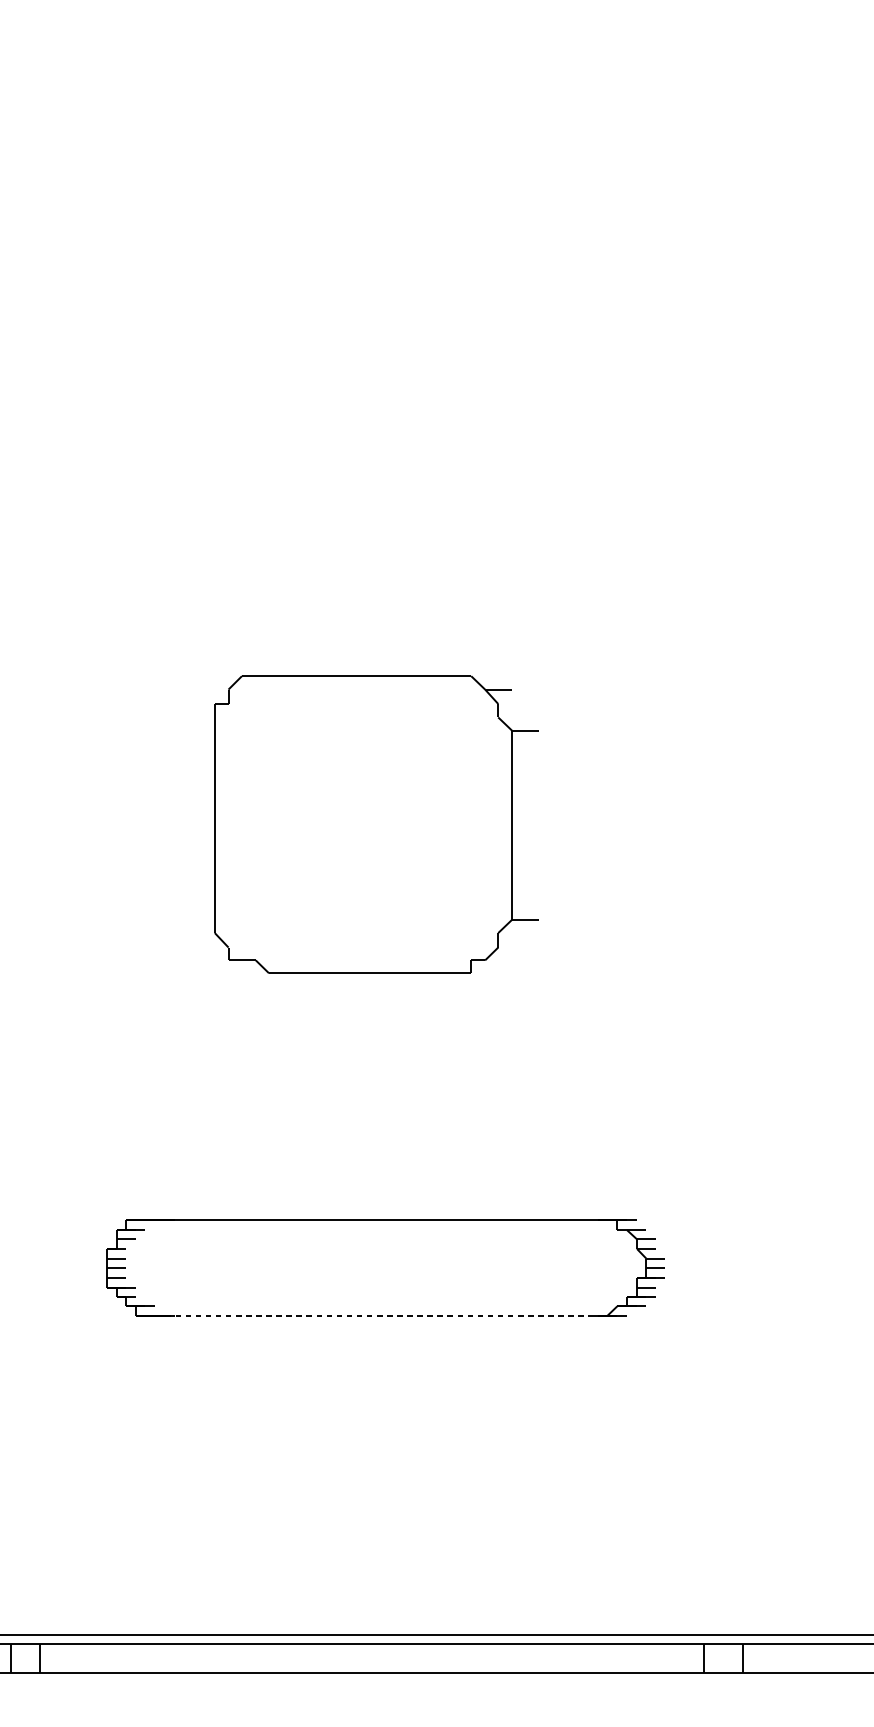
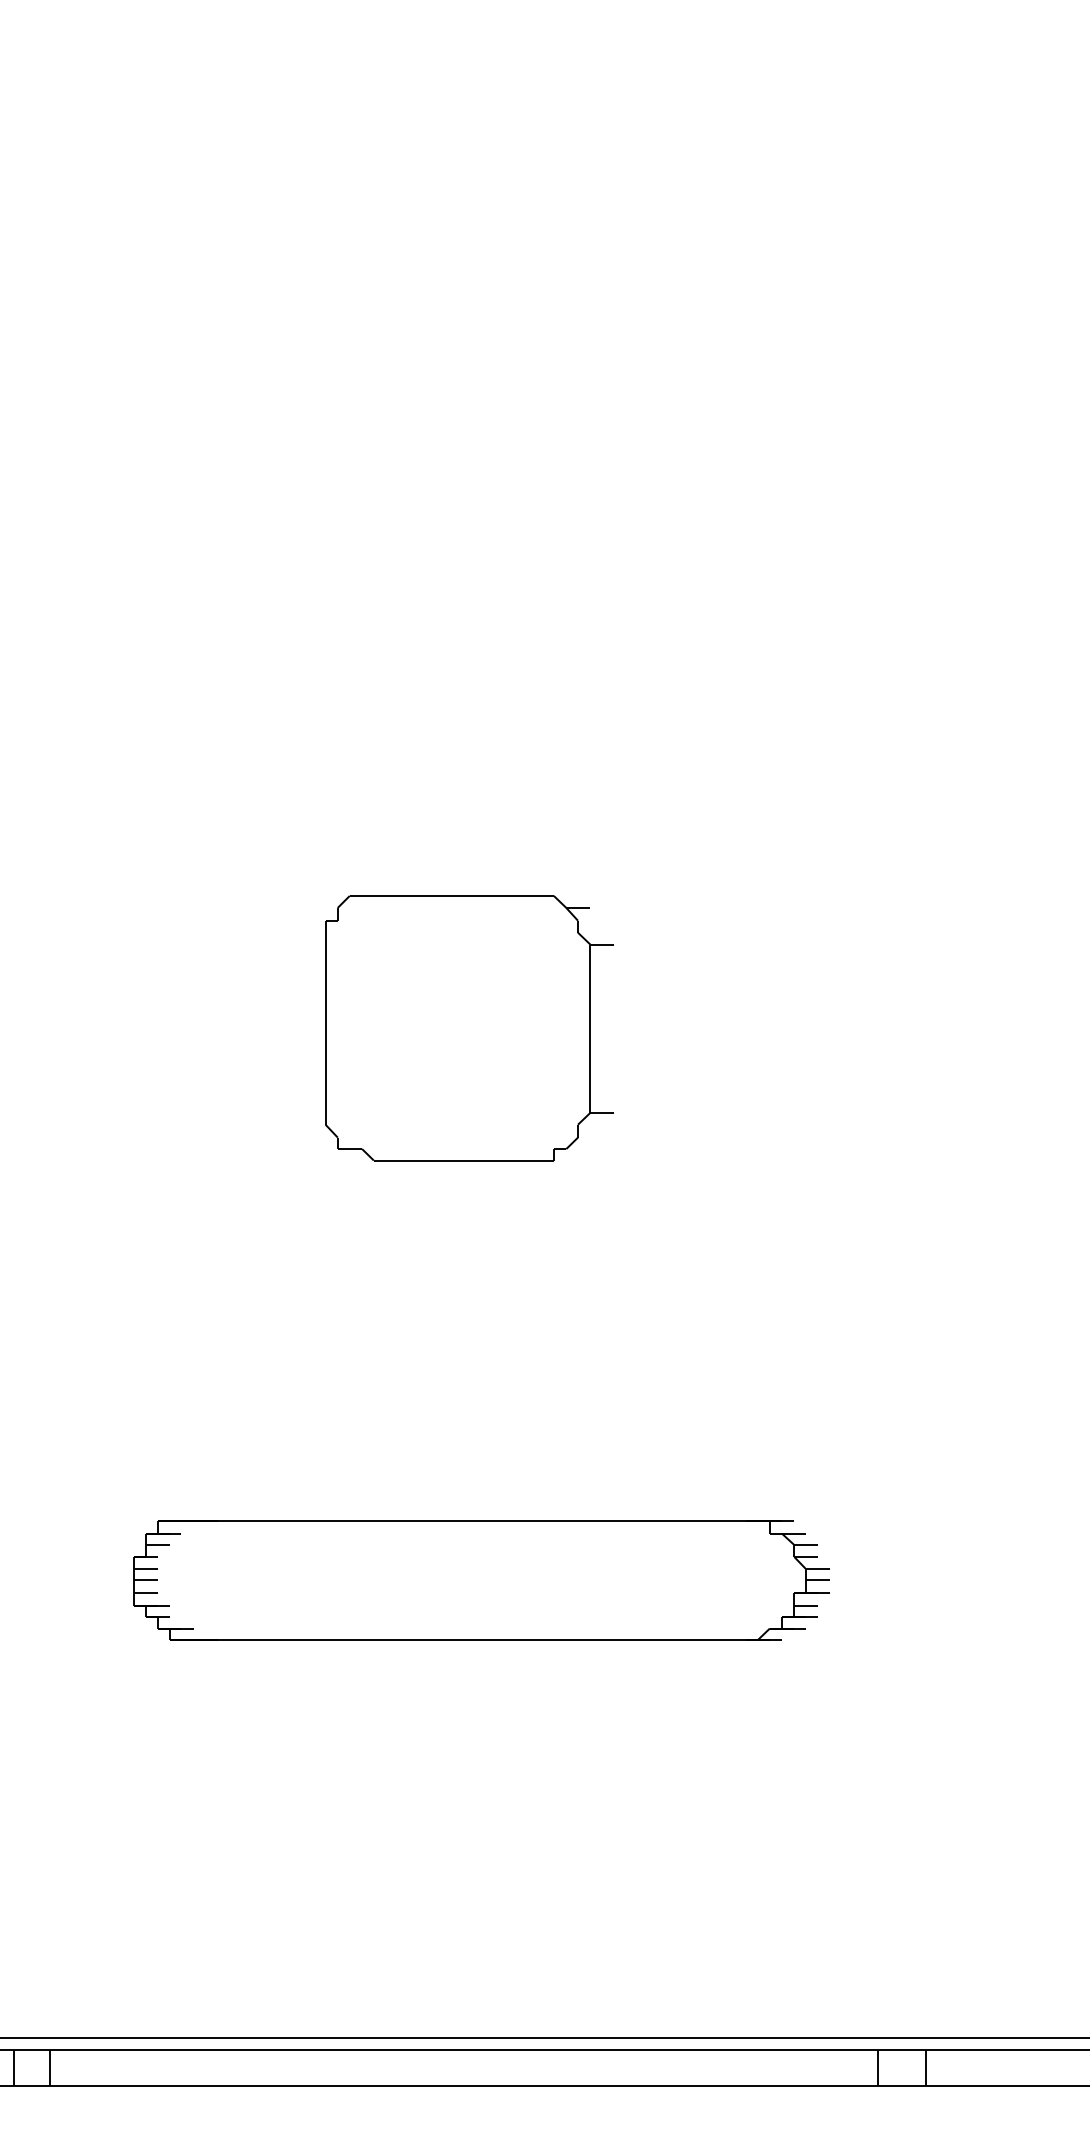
part: (376, 824) -> (469, 1028), size x0.71
line: (372, 1315) -> (464, 1640), dashed -> solid

